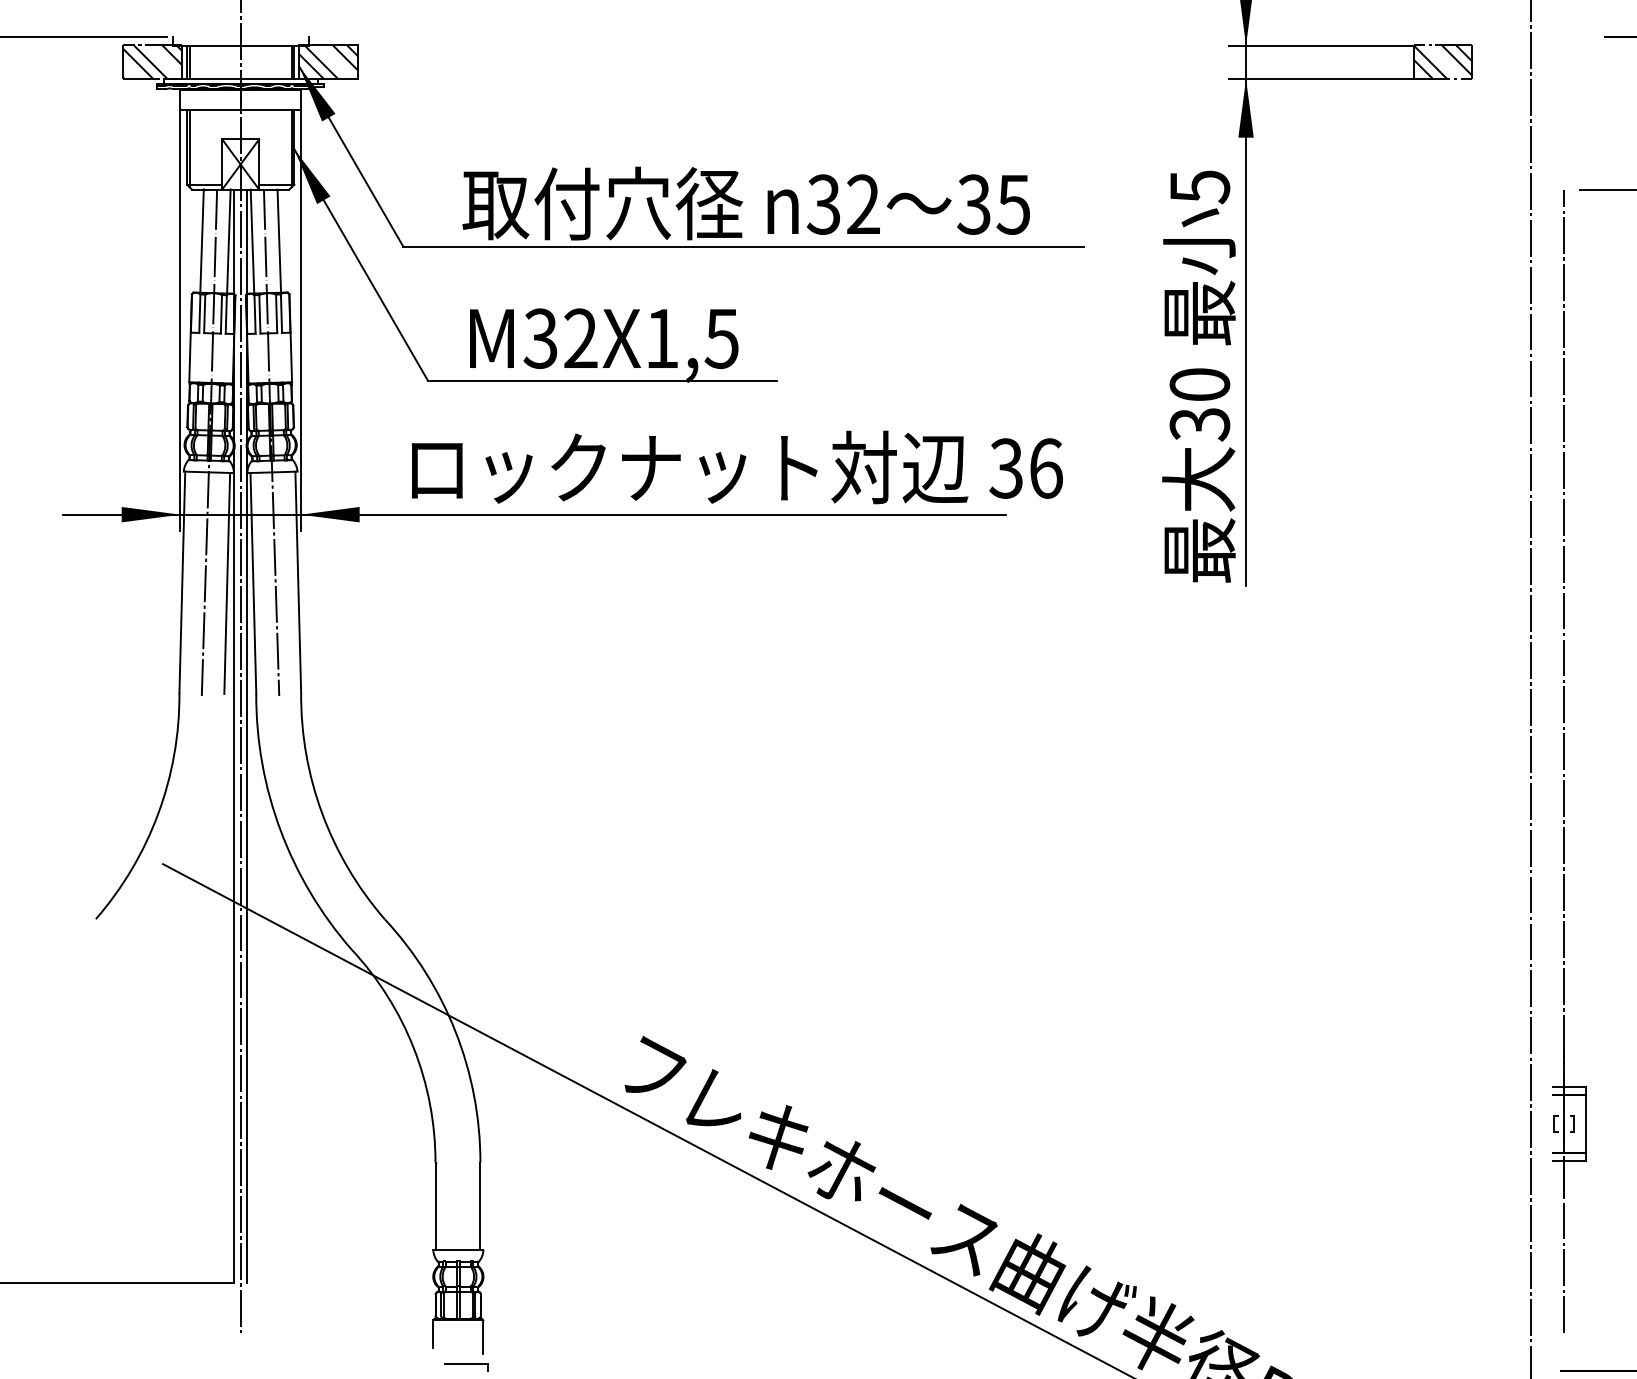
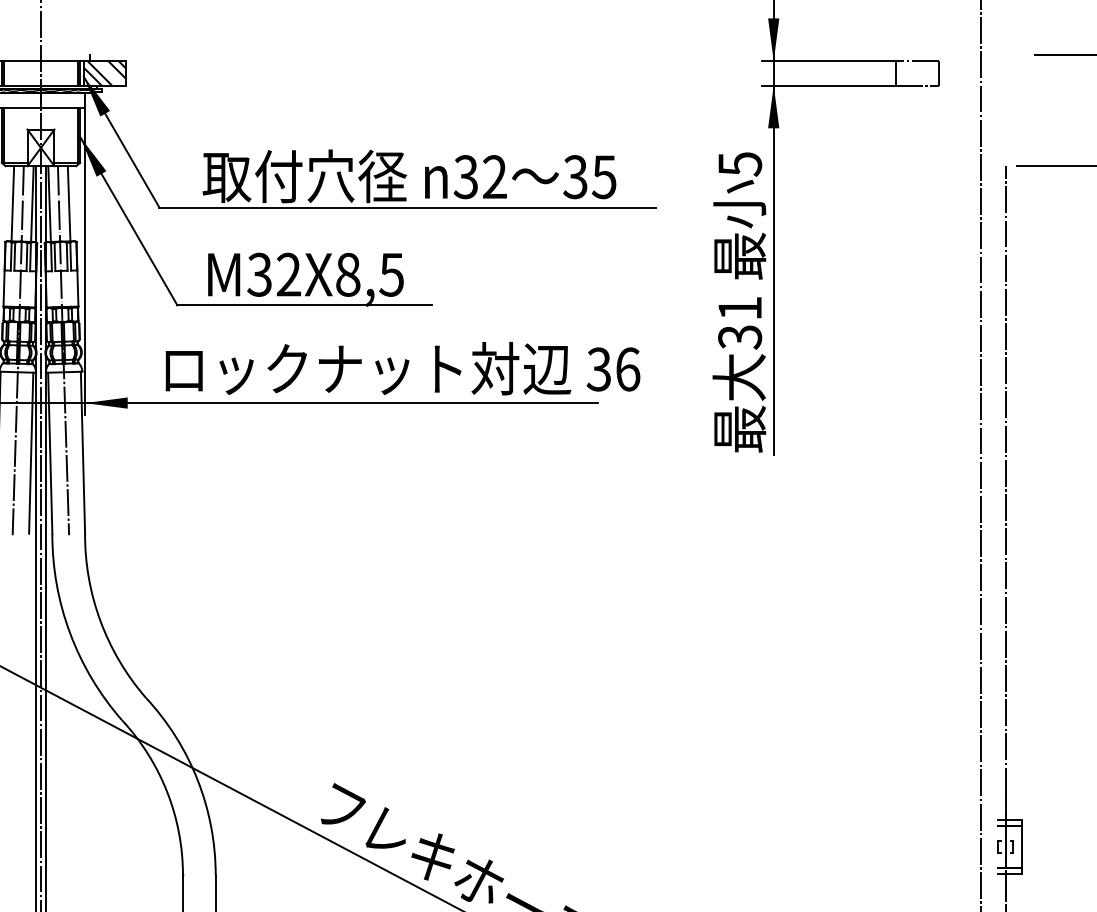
hatch: (1442, 62) -> (916, 73), removed
text: (661, 338) -> (347, 274), M32X1,5 -> M32X8,5
text: (1199, 384) -> (739, 308), 30 -> 31

